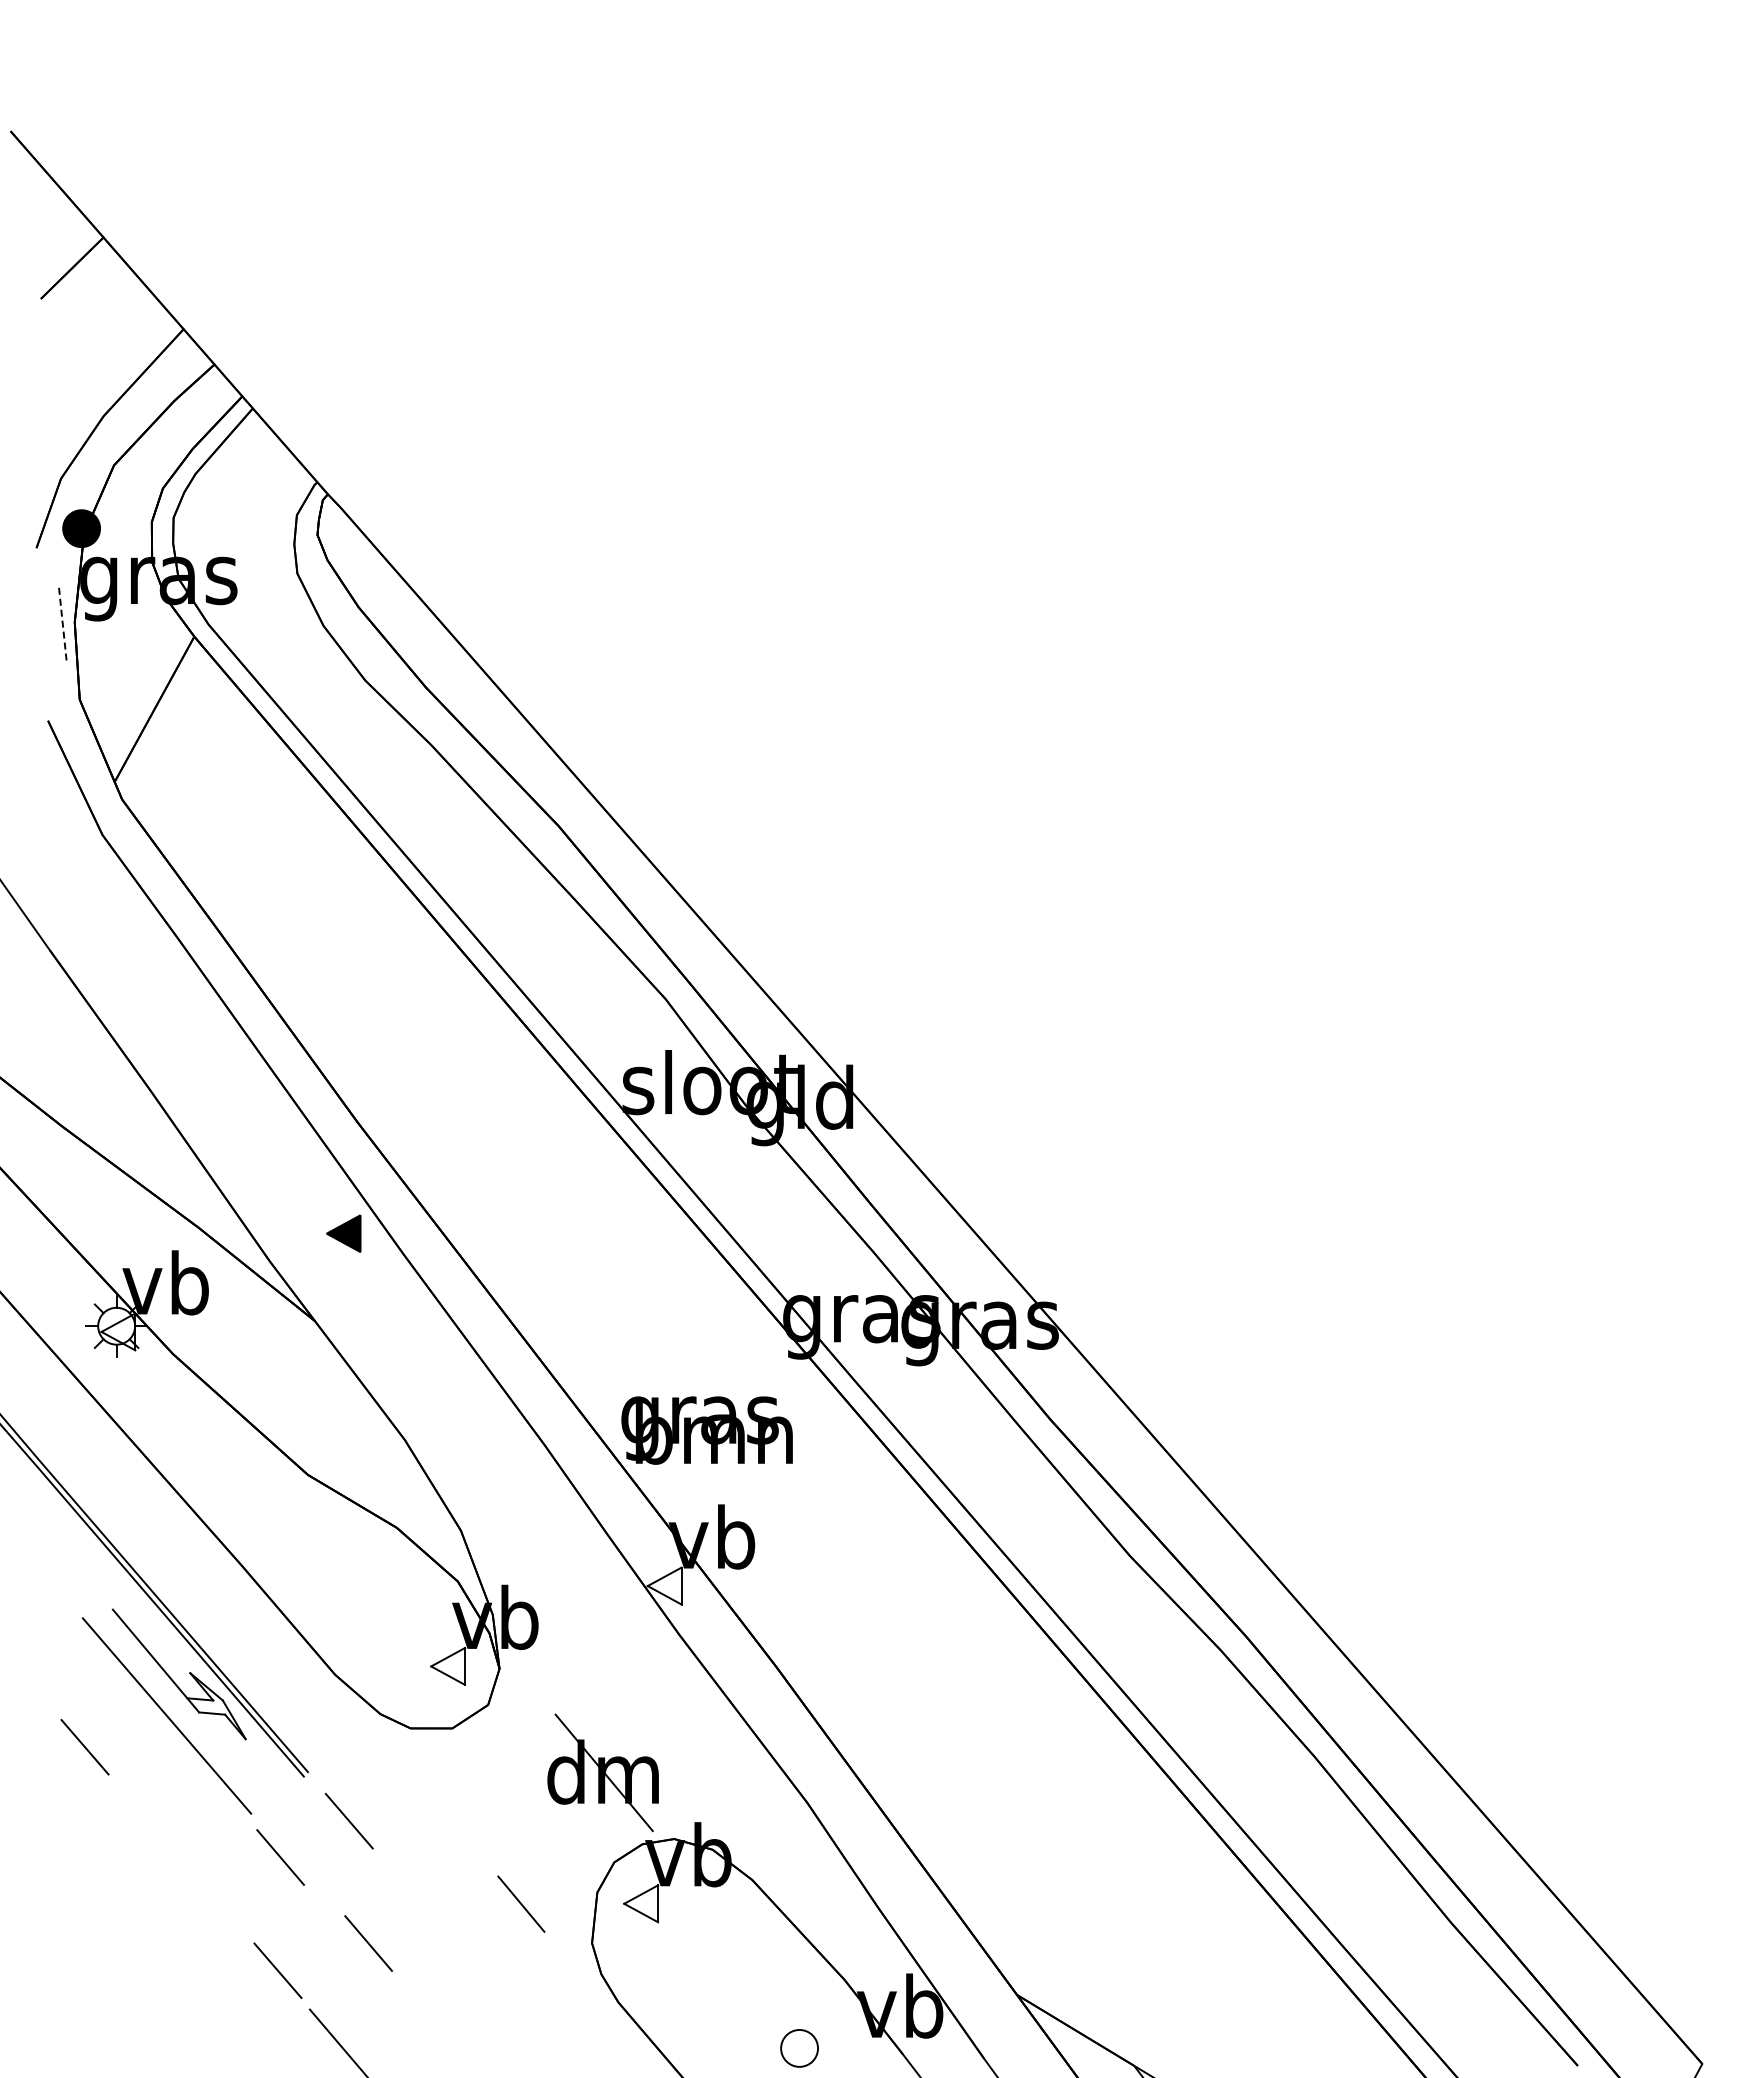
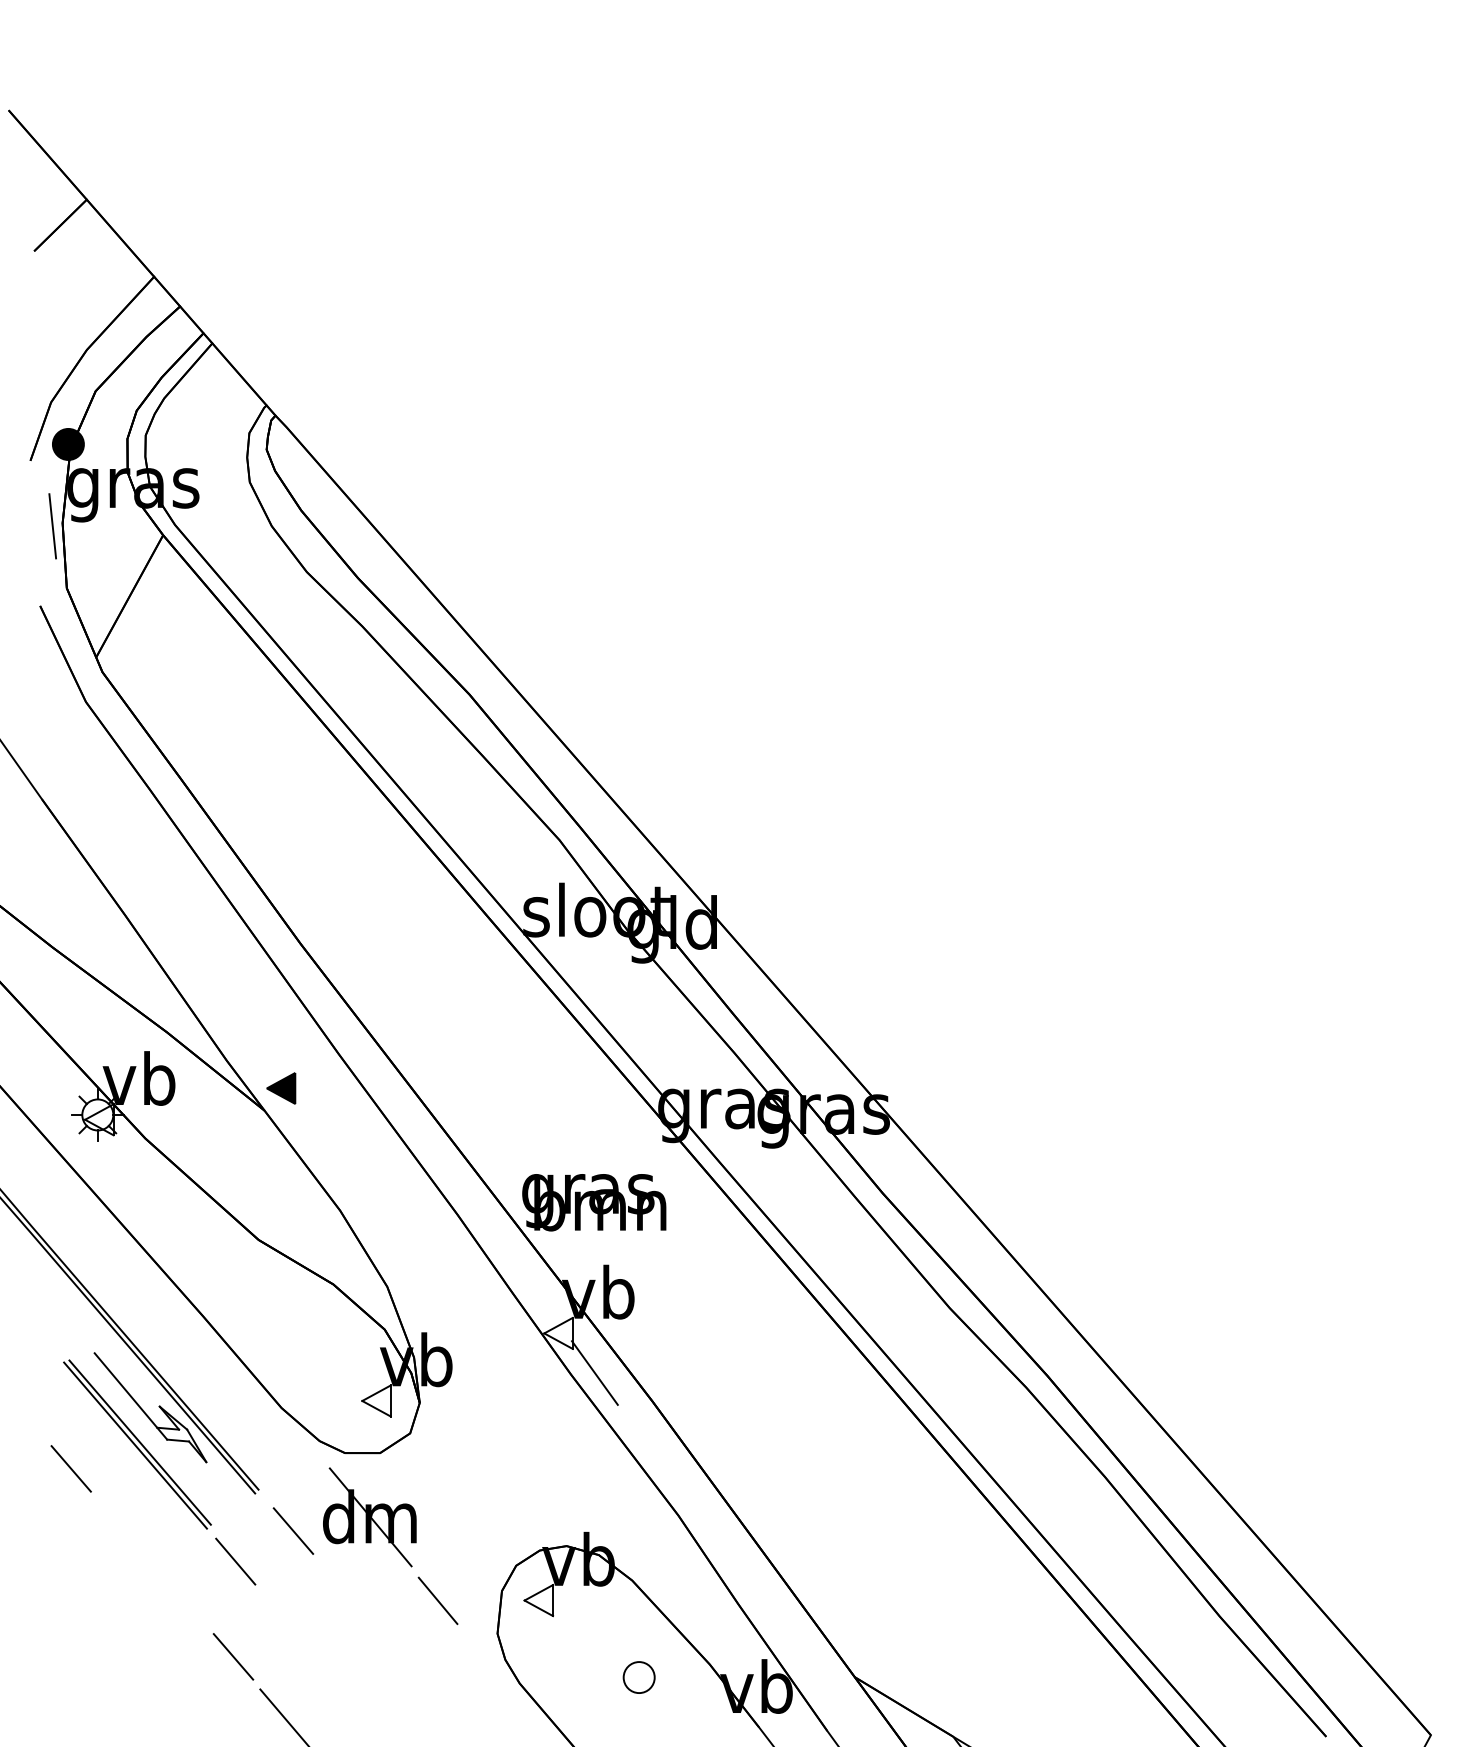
line: (63, 626) -> (53, 526), dashed -> solid
part: (343, 1233) -> (280, 1088), moved
line: (707, 1633) -> (594, 1373), added
line: (161, 1719) -> (135, 1445), added
part: (602, 1772) -> (369, 1517), moved
line: (368, 1943) -> (309, 1633), removed
part: (799, 2048) -> (639, 1677), moved

